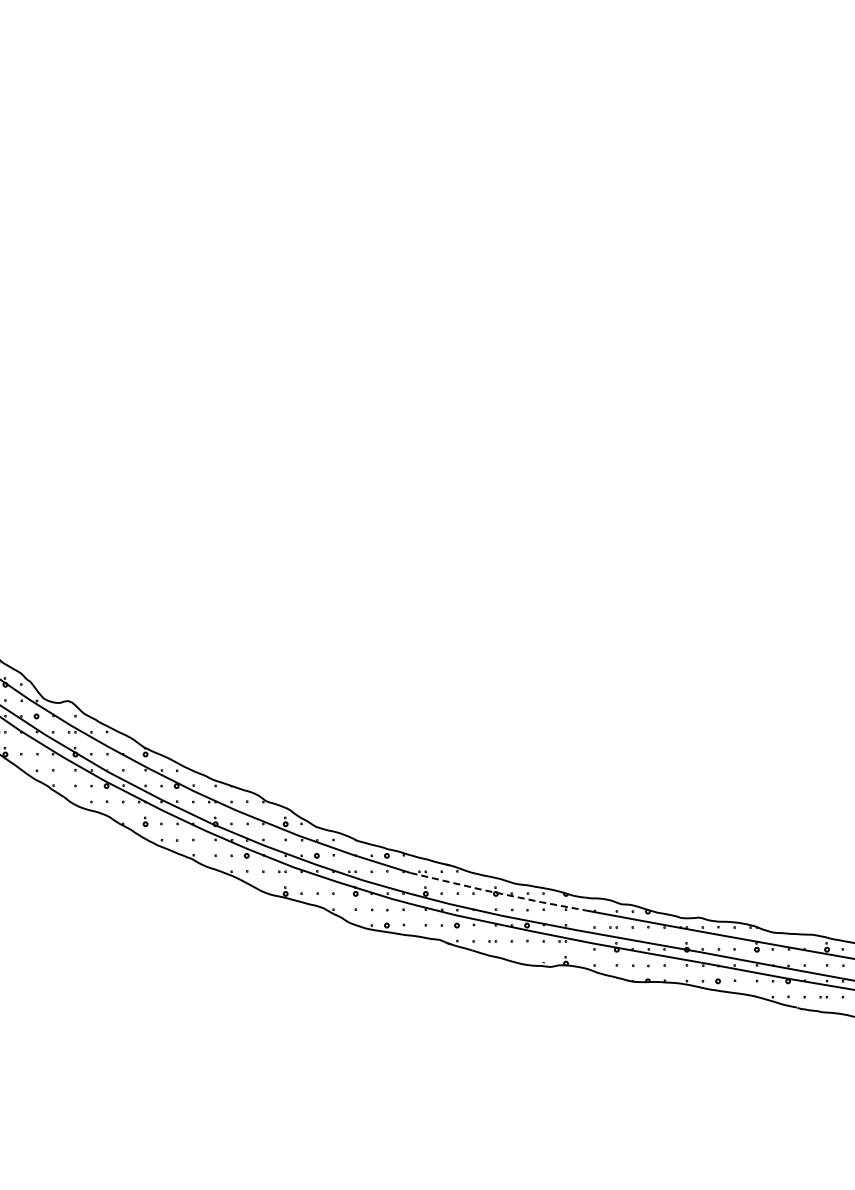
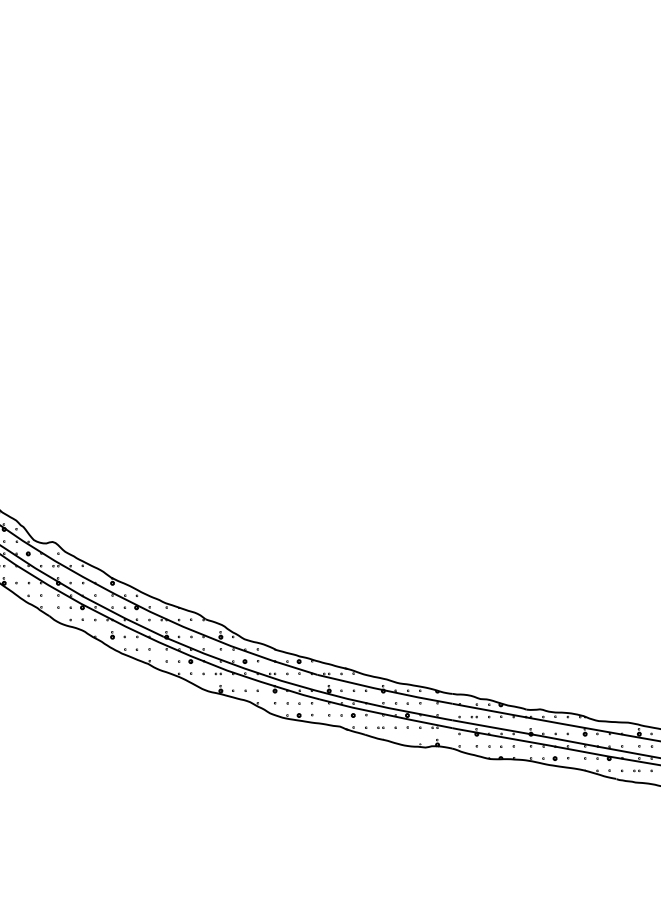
line: (497, 893) -> (384, 690), dashed -> solid

